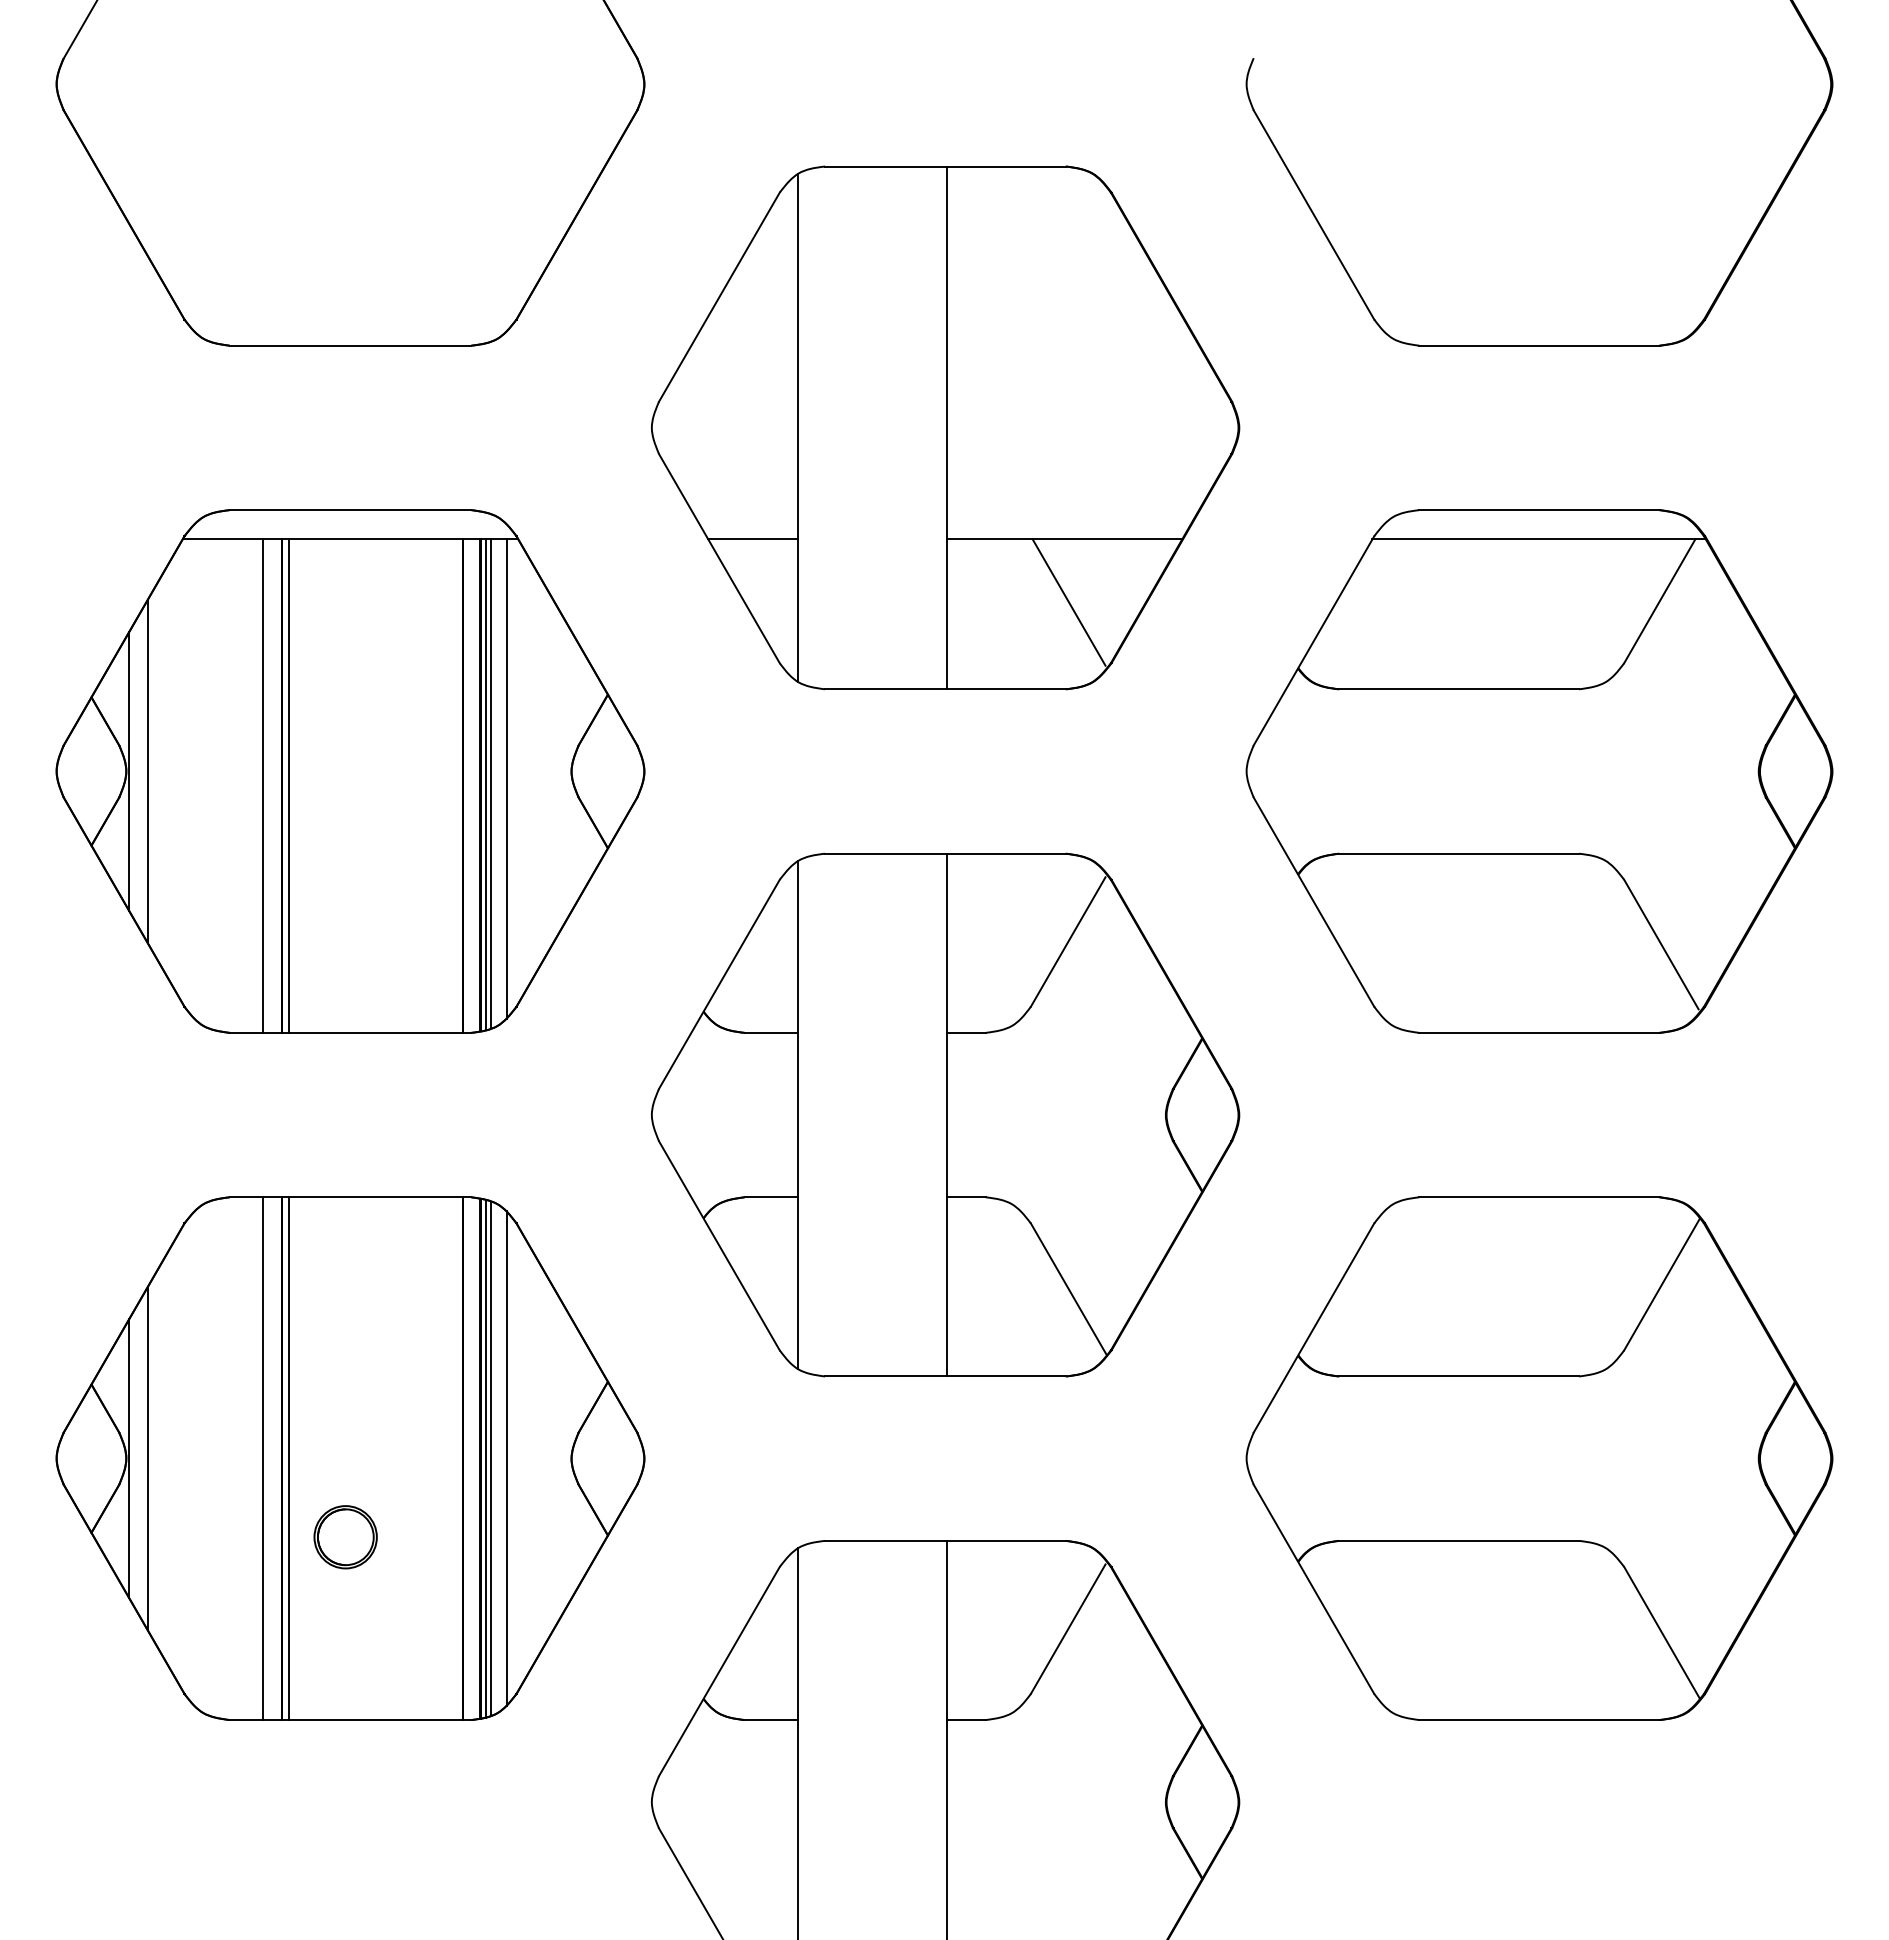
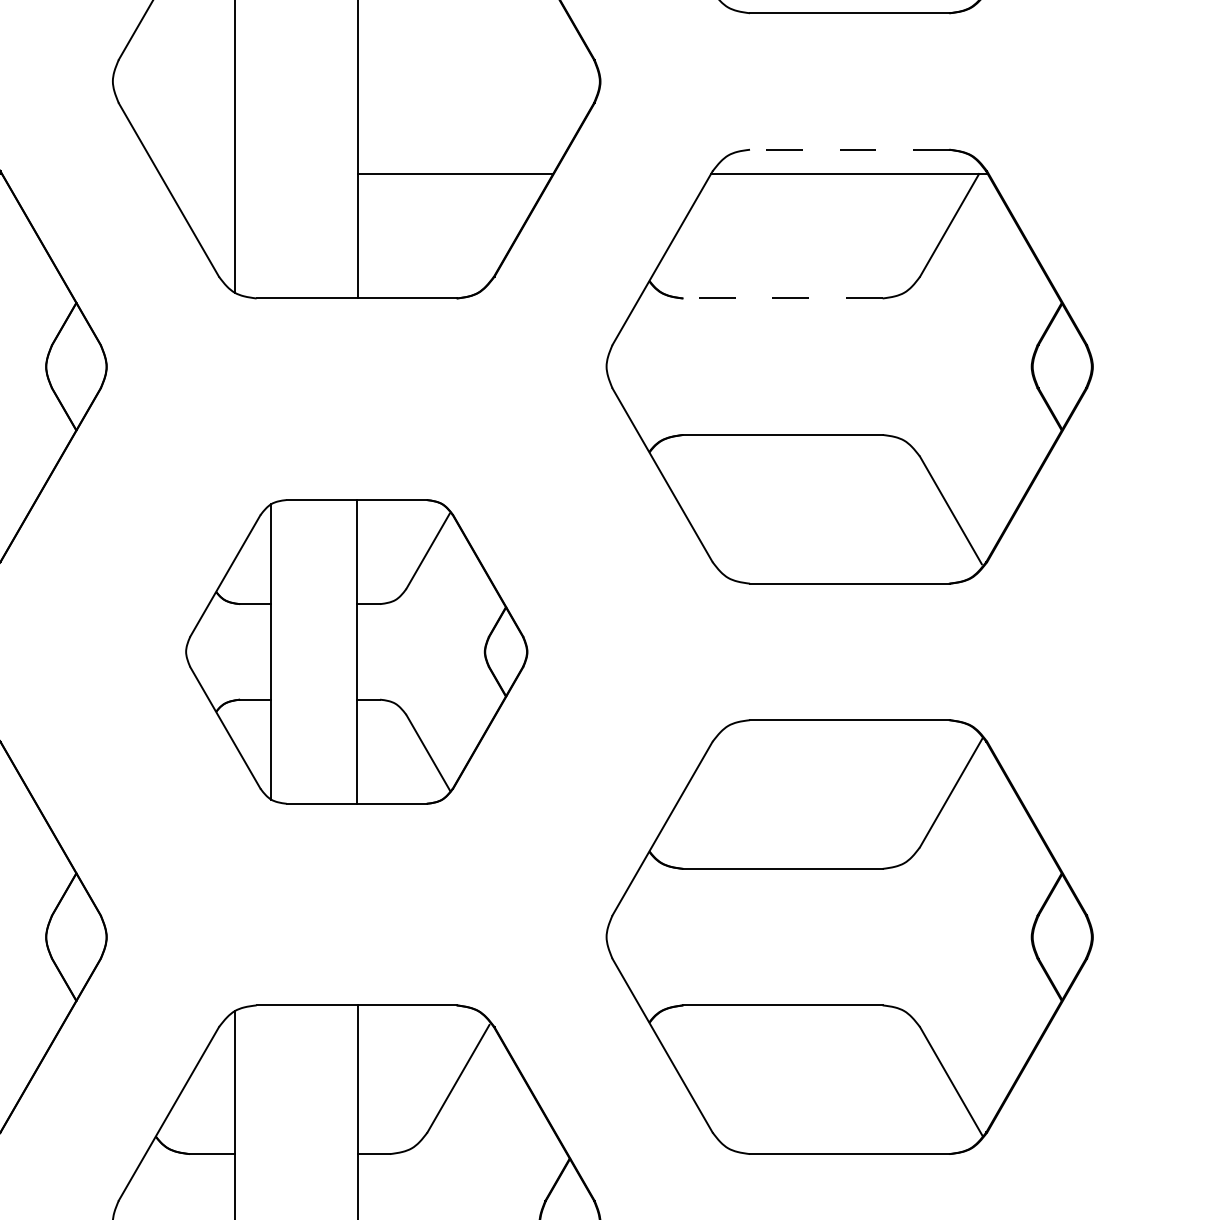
line: (1539, 510) -> (849, 150), solid -> dashed
line: (753, 539) -> (197, 174), removed
line: (1068, 602) -> (458, 226), removed
line: (1458, 689) -> (782, 298), solid -> dashed
part: (945, 1114) -> (356, 651), size x0.7

